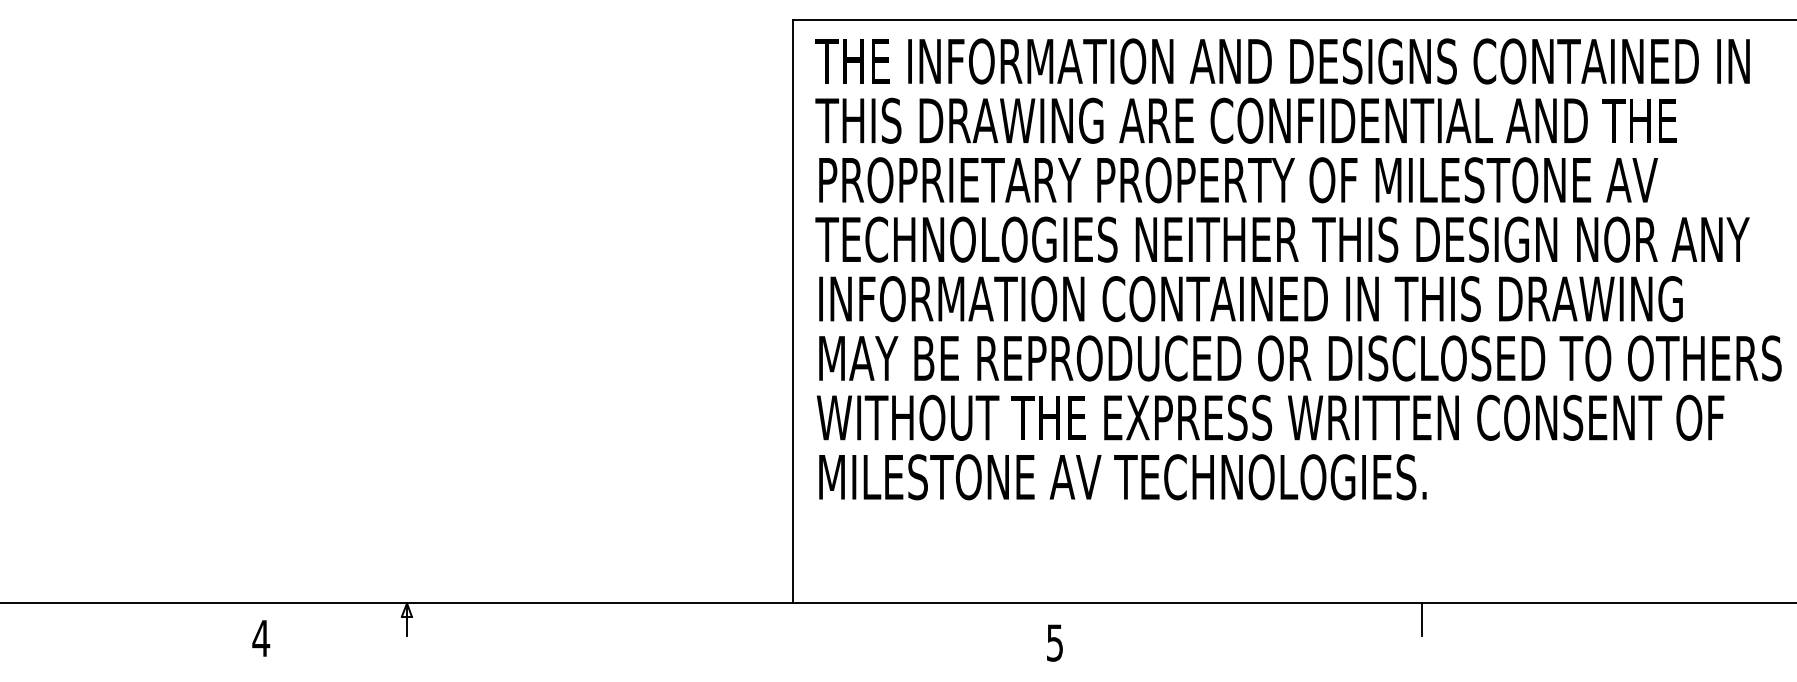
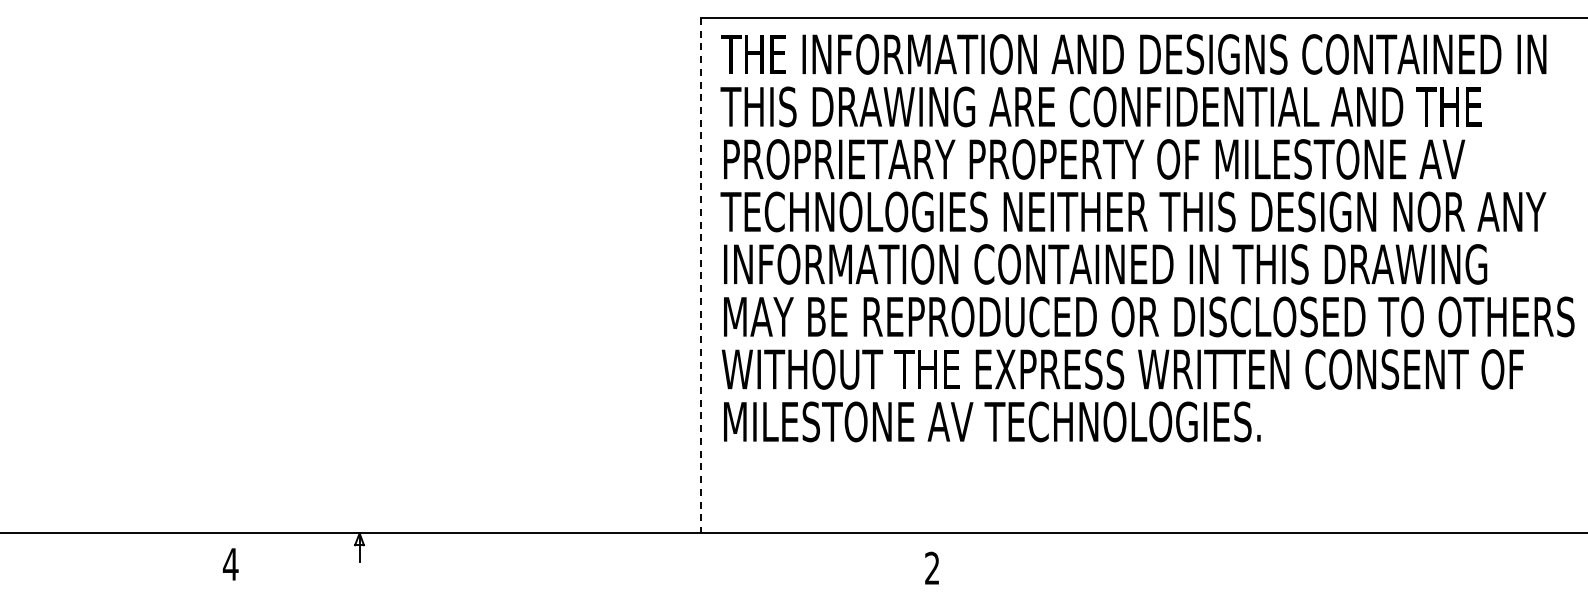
line: (793, 311) -> (701, 275), solid -> dashed
line: (1421, 619) -> (1256, 547), removed
text: (1055, 641) -> (932, 567), 5 -> 2

